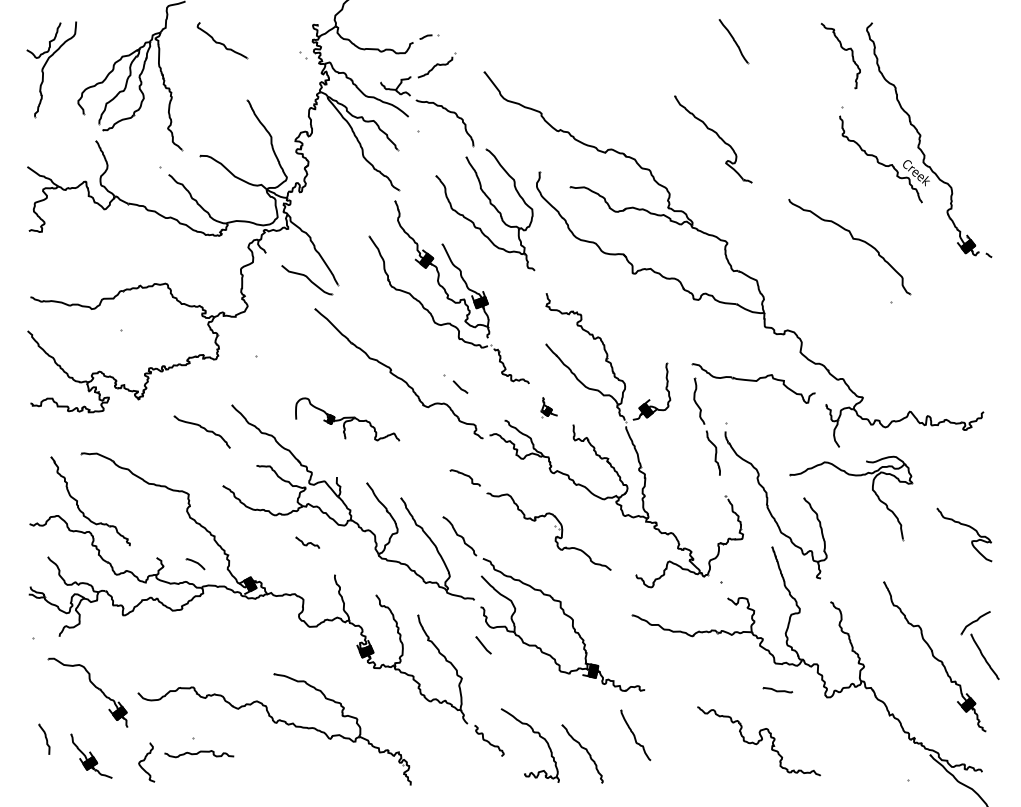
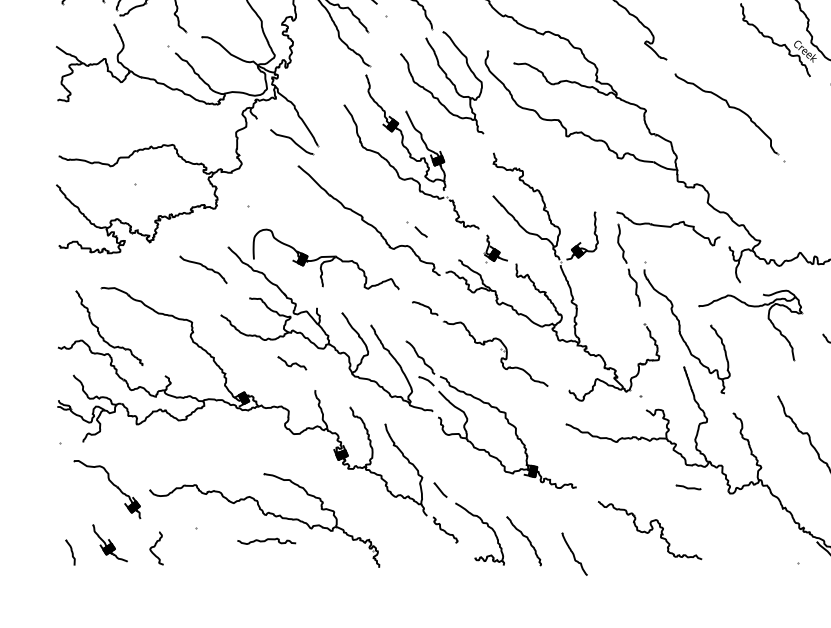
part: (852, 239) -> (728, 107), moved
part: (548, 407) -> (495, 249), size x1.67
part: (347, 419) -> (325, 259), size x1.67
part: (307, 542) -> (292, 363), size x1.43
part: (195, 564) -> (426, 381), moved
part: (483, 645) -> (440, 490), moved
part: (635, 735) -> (574, 554), moved
part: (44, 738) -> (70, 551), moved
part: (758, 741) -> (649, 530), moved
curve: (199, 753) -> (266, 540), moved

